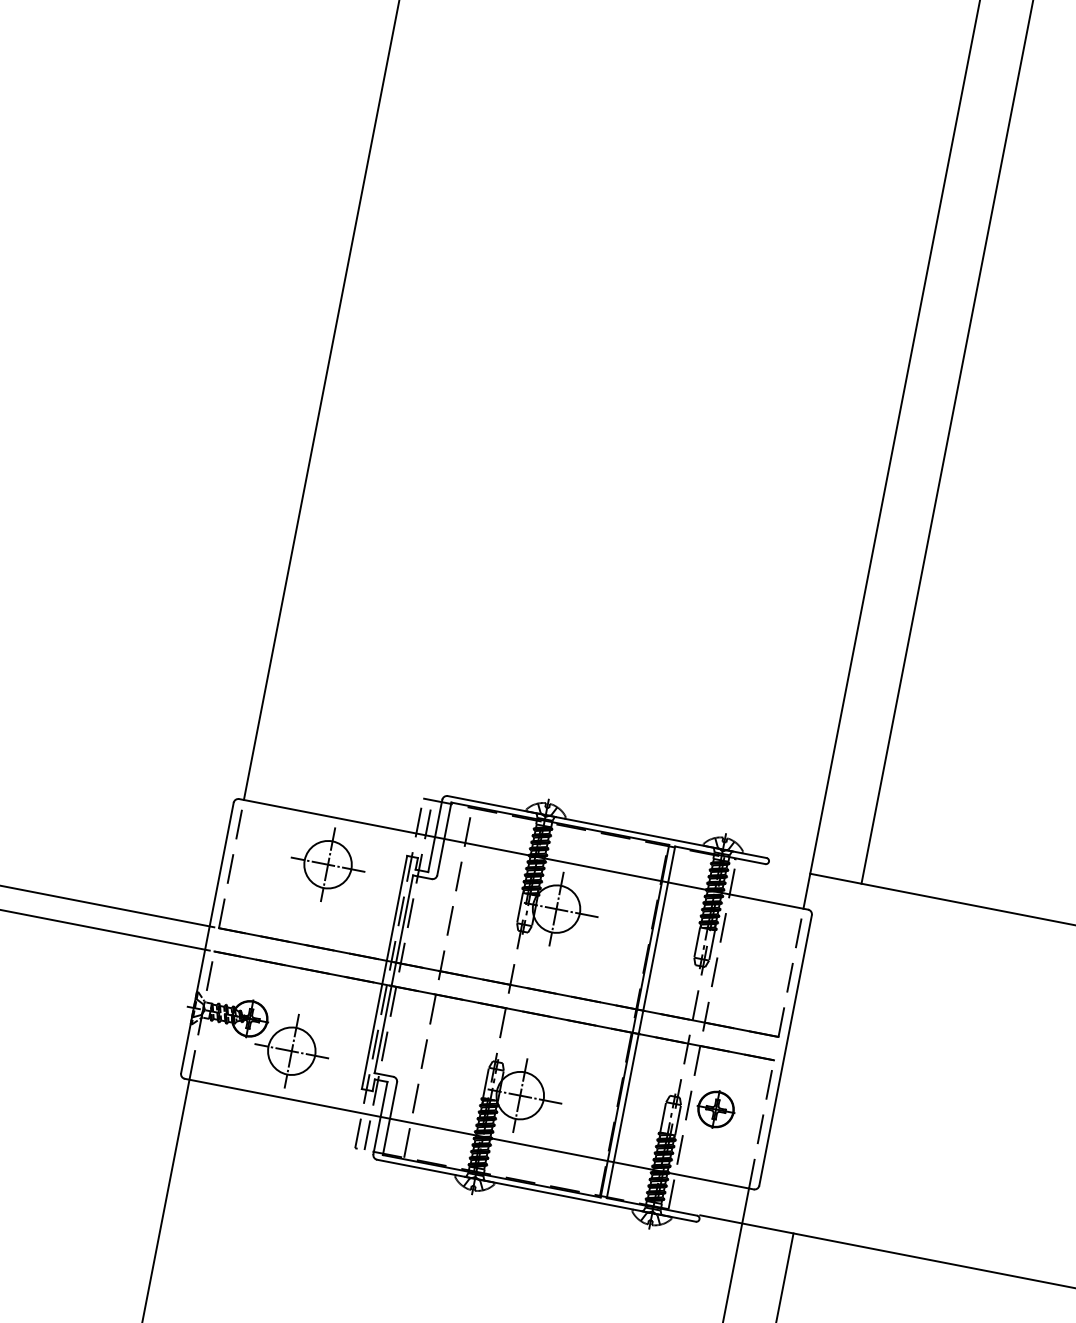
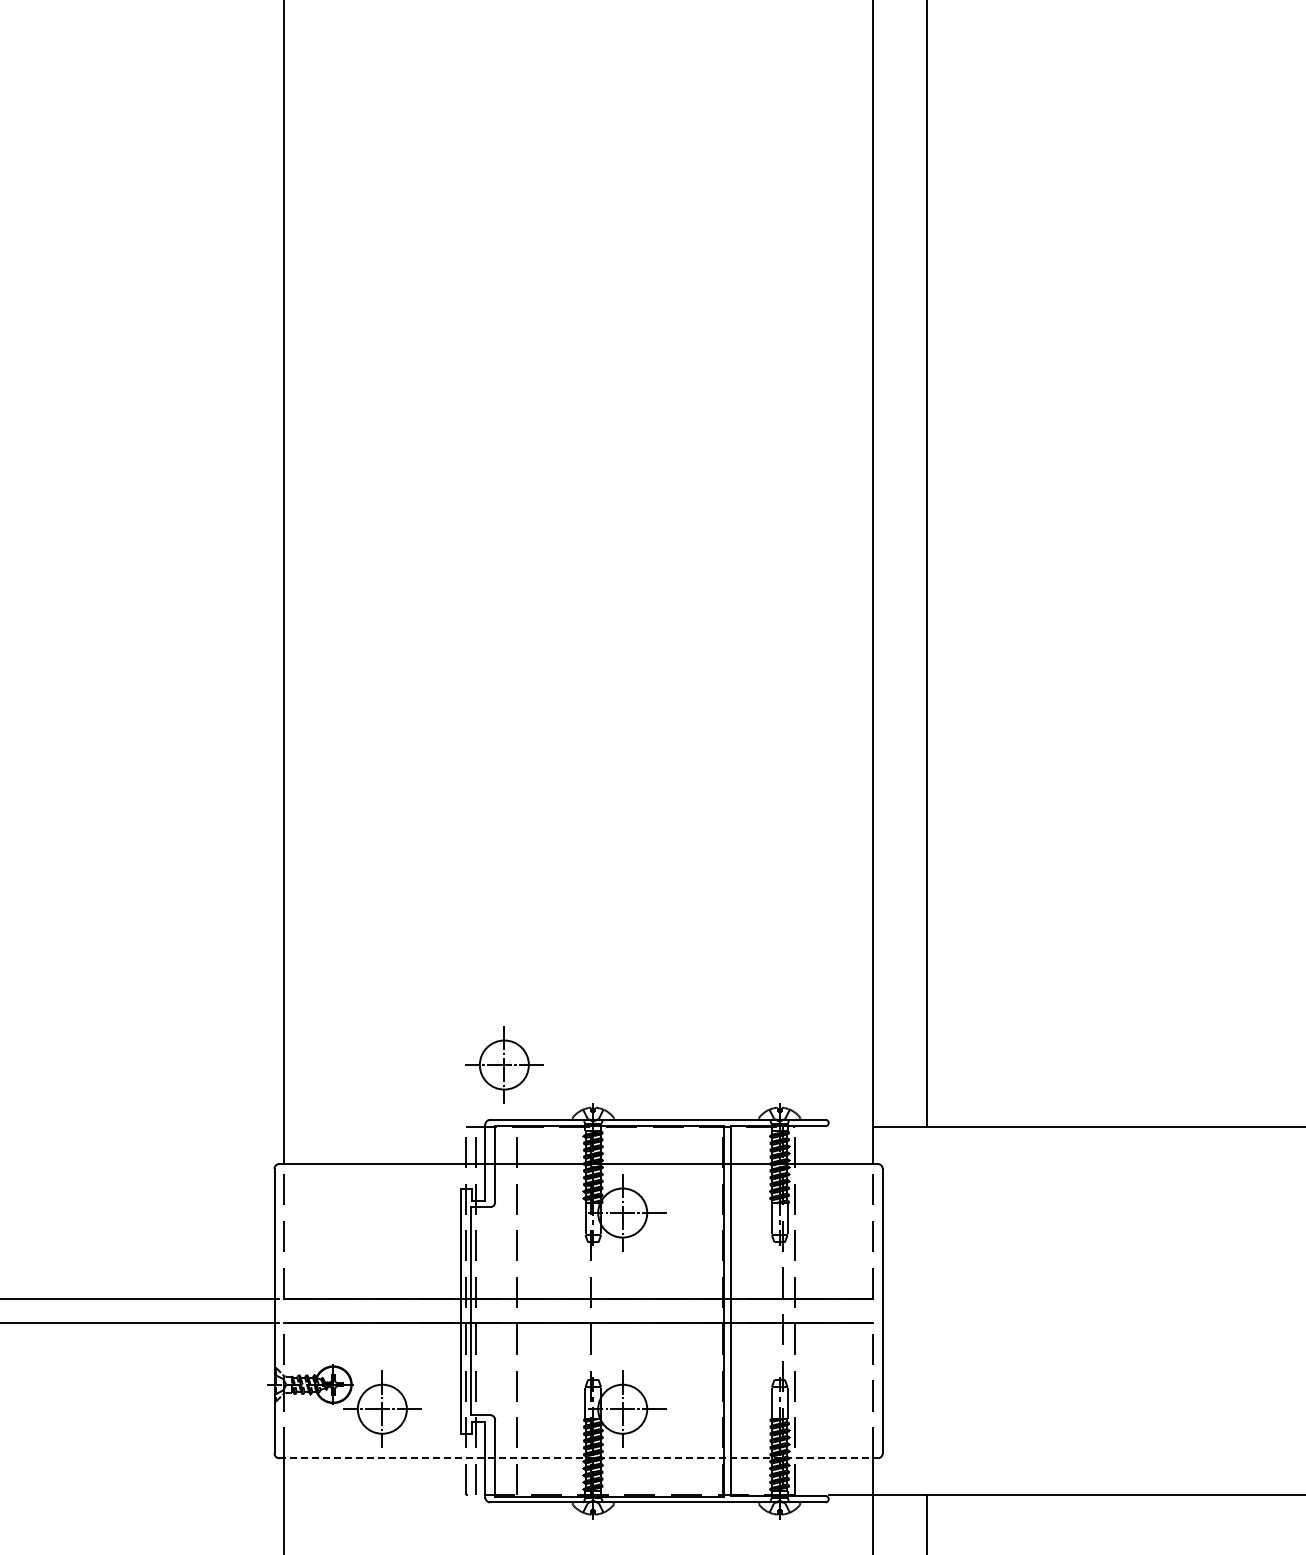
part: (328, 864) -> (504, 1064), moved
part: (715, 1109) -> (823, 1384), removed
line: (470, 1134) -> (579, 1458), solid -> dashed

